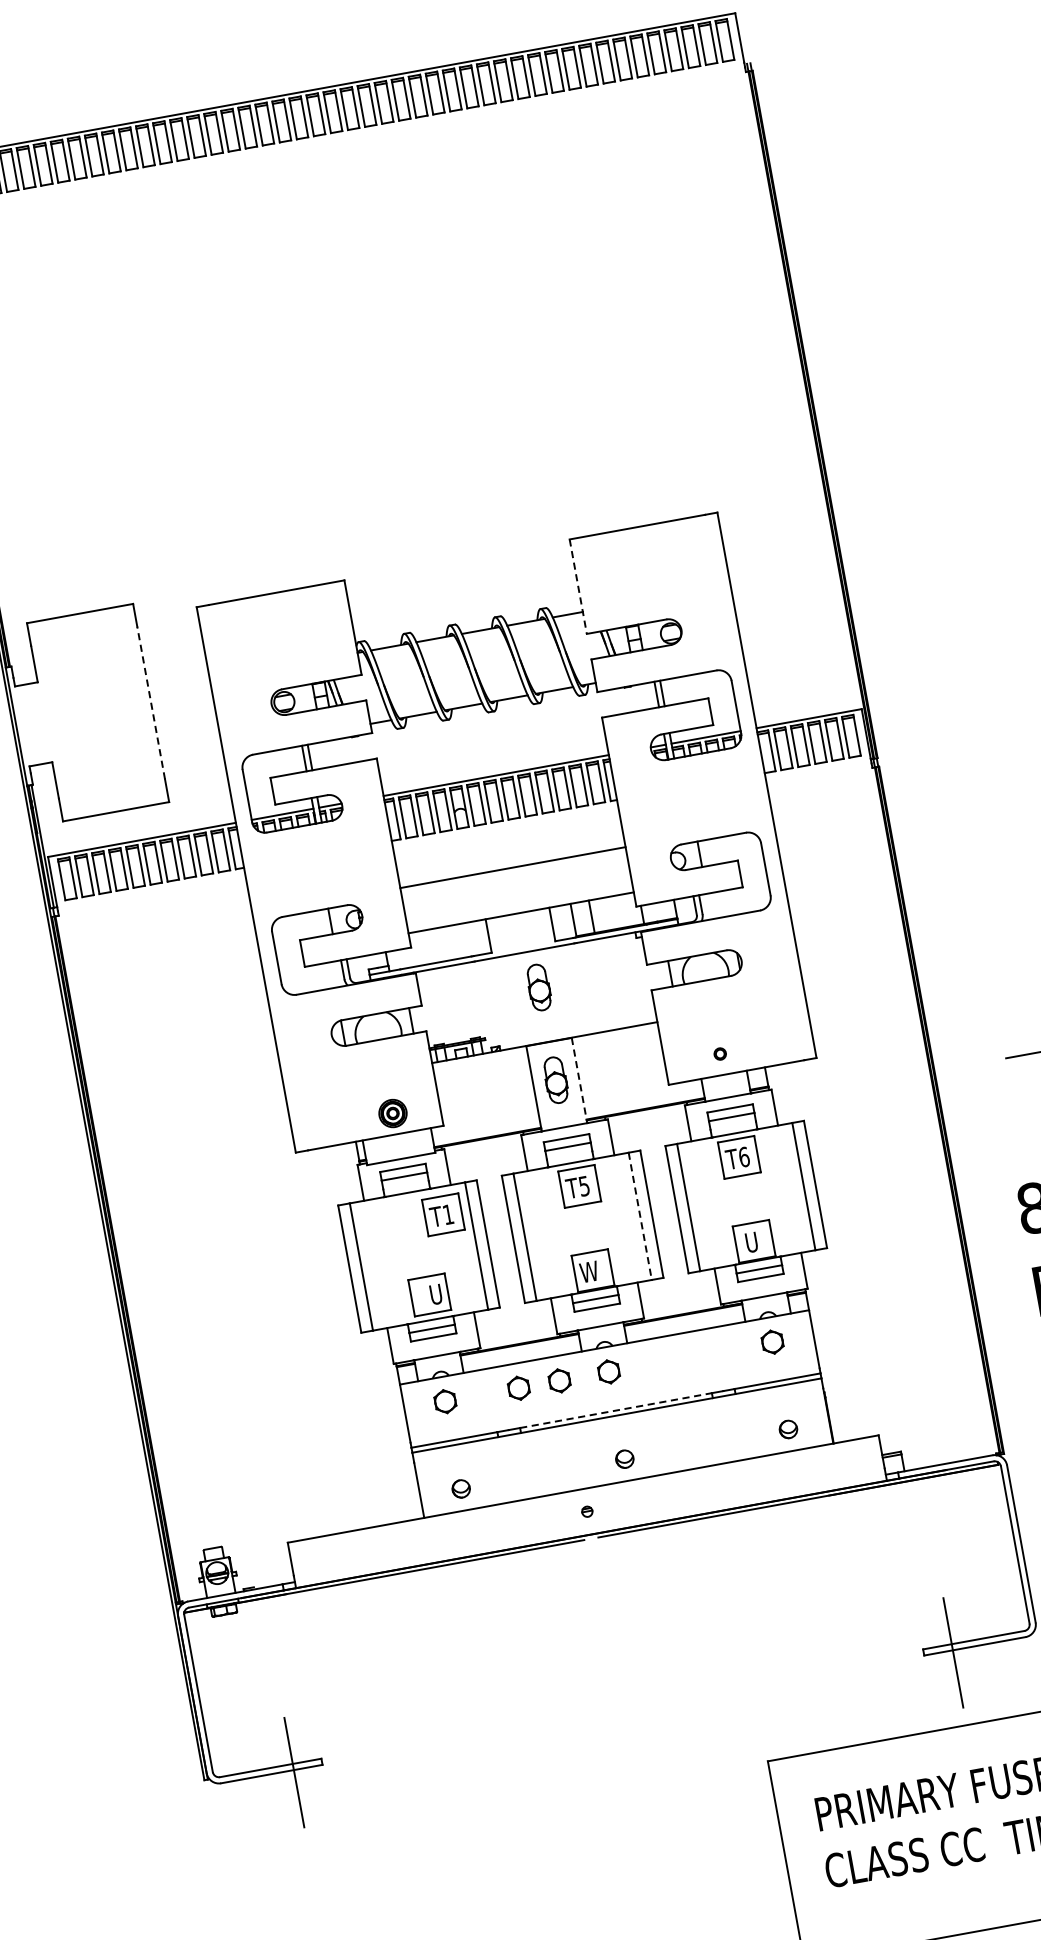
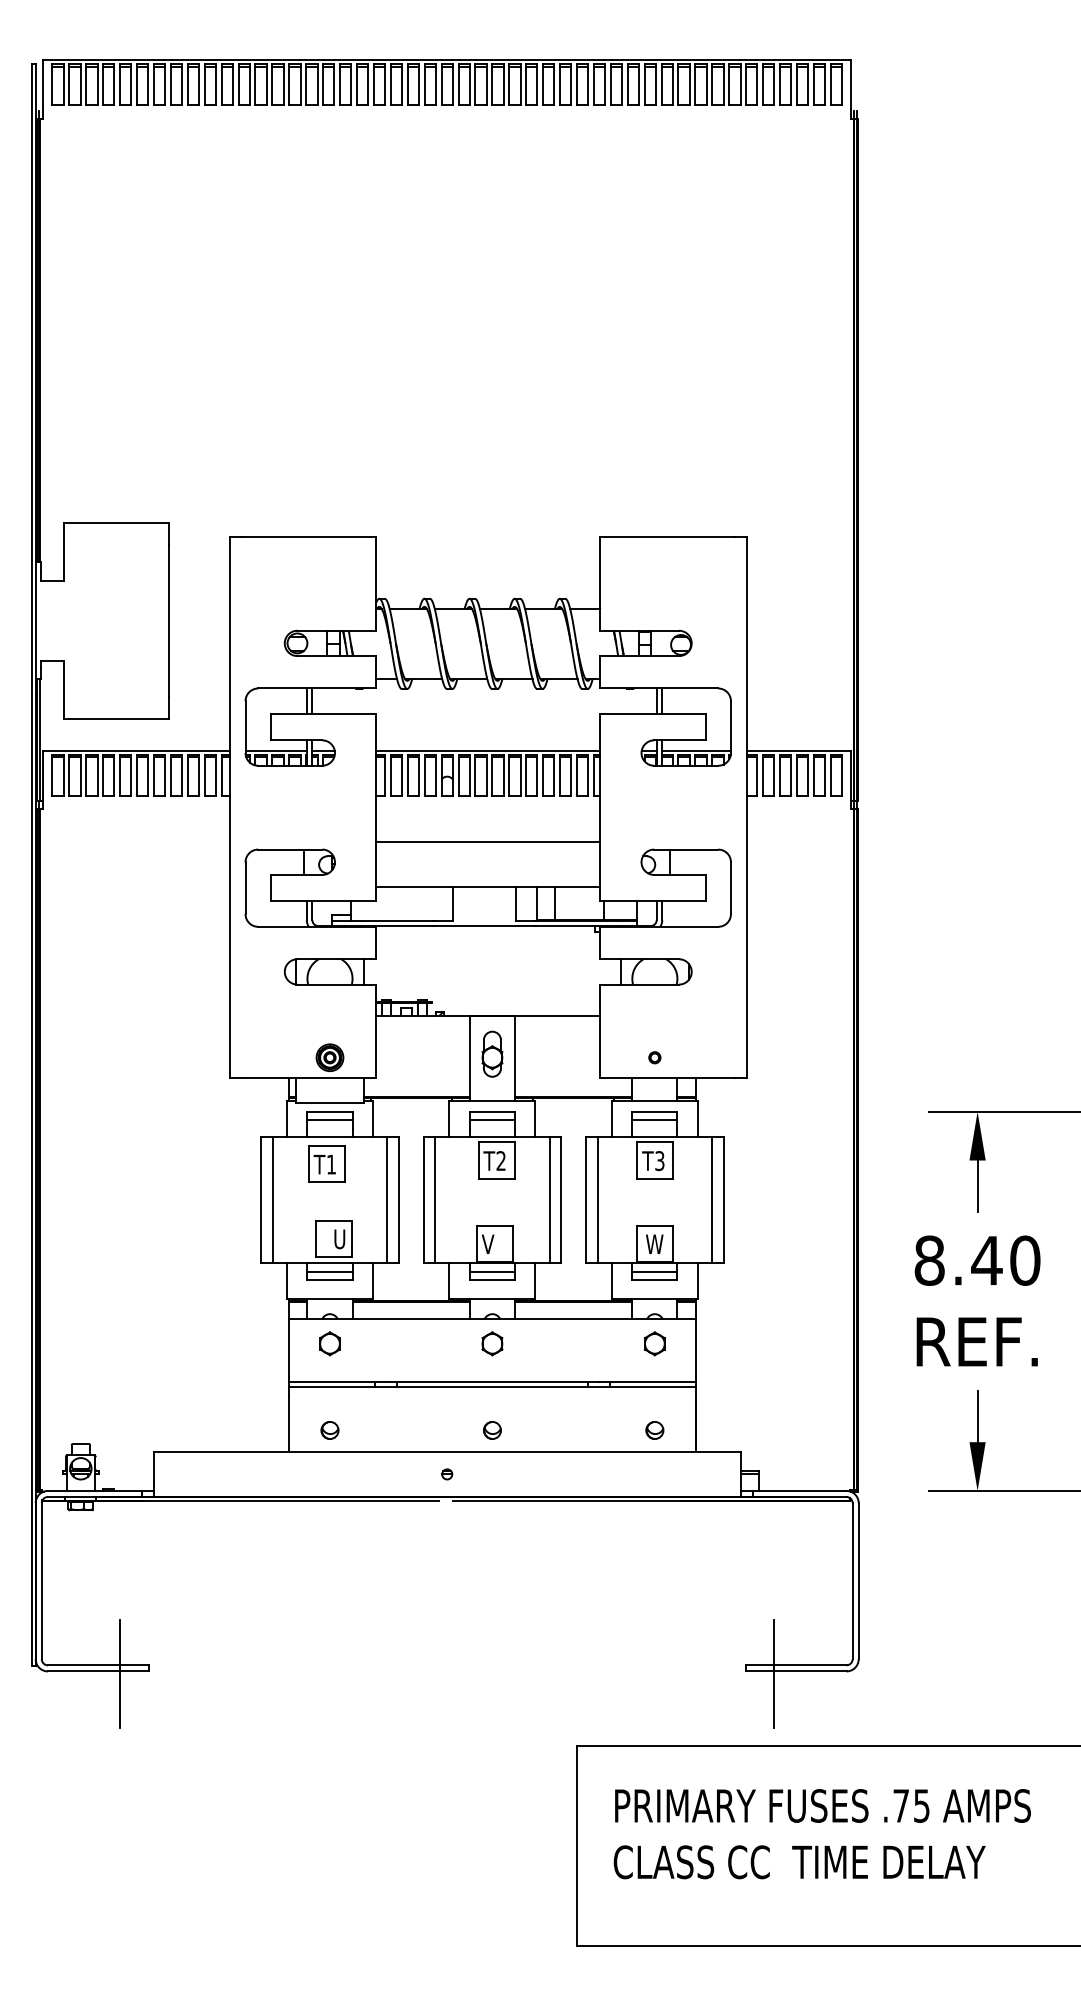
line: (578, 586) -> (600, 583), dashed -> solid
line: (151, 703) -> (169, 621), dashed -> solid
part: (539, 986) -> (492, 961), removed
line: (580, 1081) -> (515, 1059), dashed -> solid
text: (743, 1157) -> (659, 1161), T6 -> T3
text: (583, 1186) -> (500, 1161), T5 -> T2
part: (443, 1214) -> (326, 1163), moved
line: (640, 1217) -> (549, 1200), dashed -> solid
text: (754, 1242) -> (654, 1244), U -> W
text: (588, 1272) -> (490, 1244), W -> V
part: (559, 1380) -> (443, 1343), removed
part: (518, 1388) -> (402, 1343), removed
line: (616, 1410) -> (492, 1382), dashed -> solid

